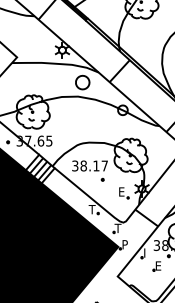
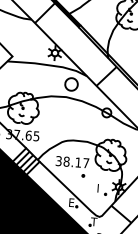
text: (122, 191) -> (100, 188), E -> I
text: (91, 209) -> (70, 202), T -> E

